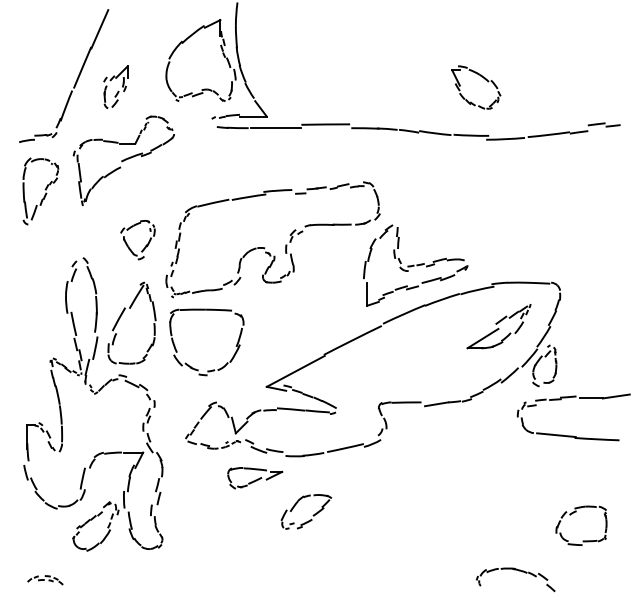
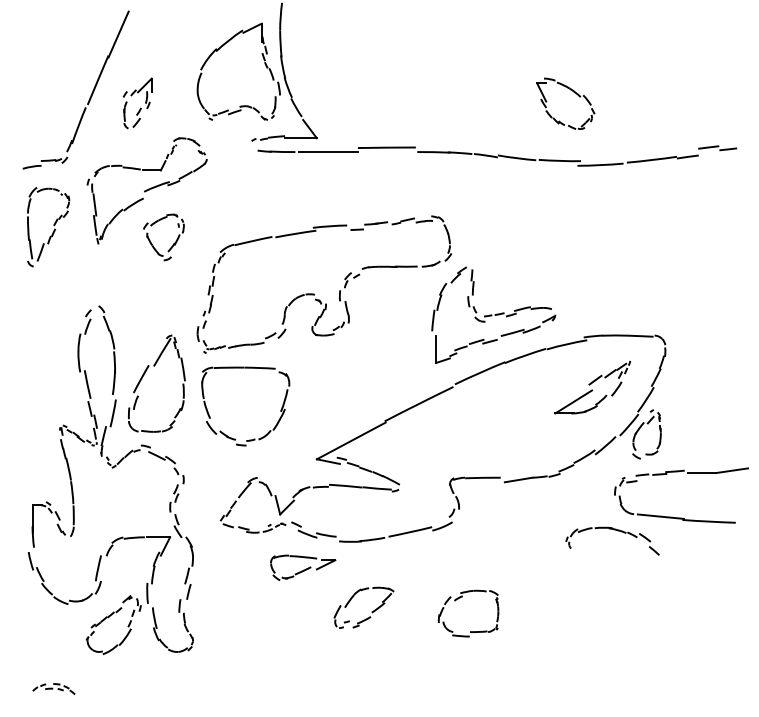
part: (145, 245) -> (172, 243), moved
part: (574, 513) -> (460, 599), moved
part: (518, 571) -> (615, 531), moved

